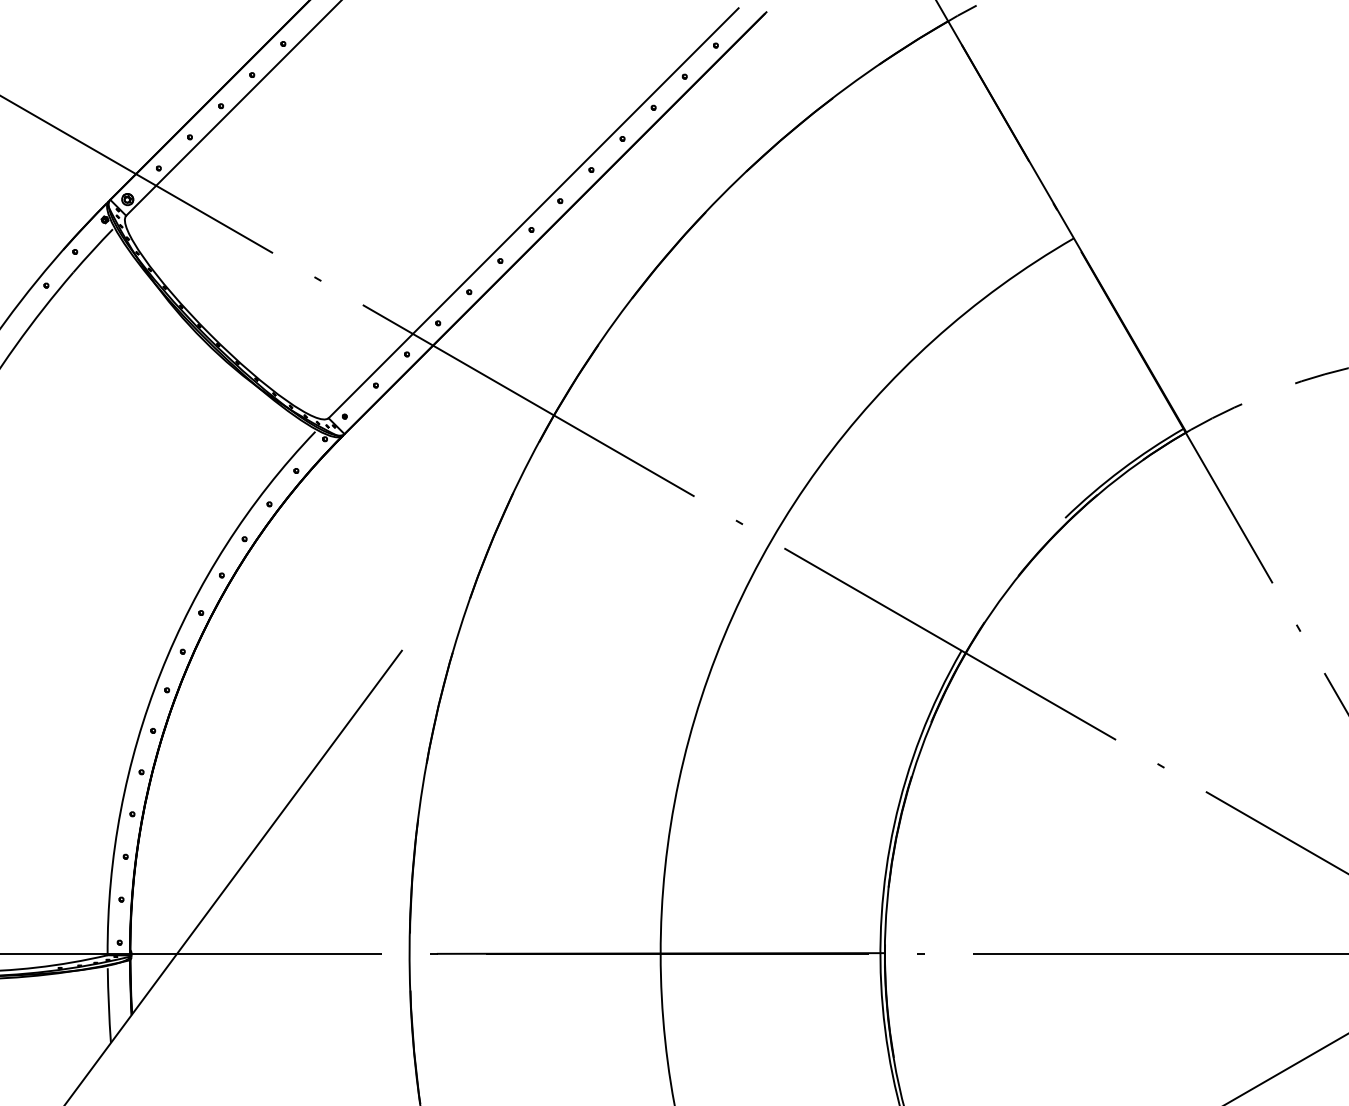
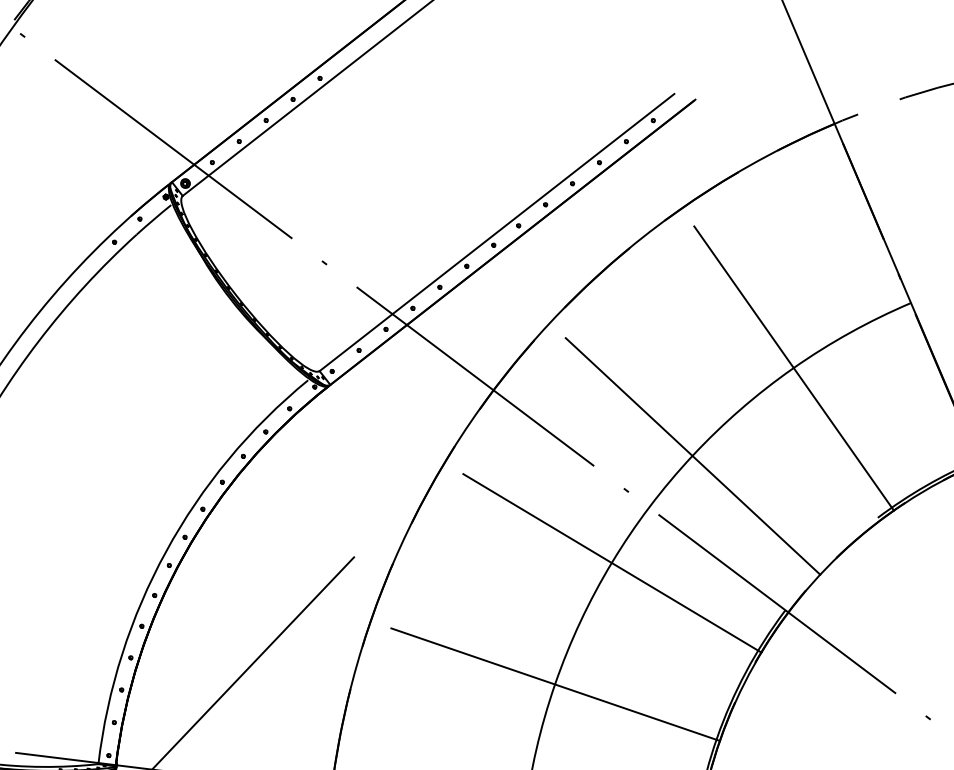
line: (934, 340) -> (793, 368), added
line: (819, 468) -> (693, 456), added
line: (732, 617) -> (612, 562), added
line: (679, 781) -> (555, 684), added

